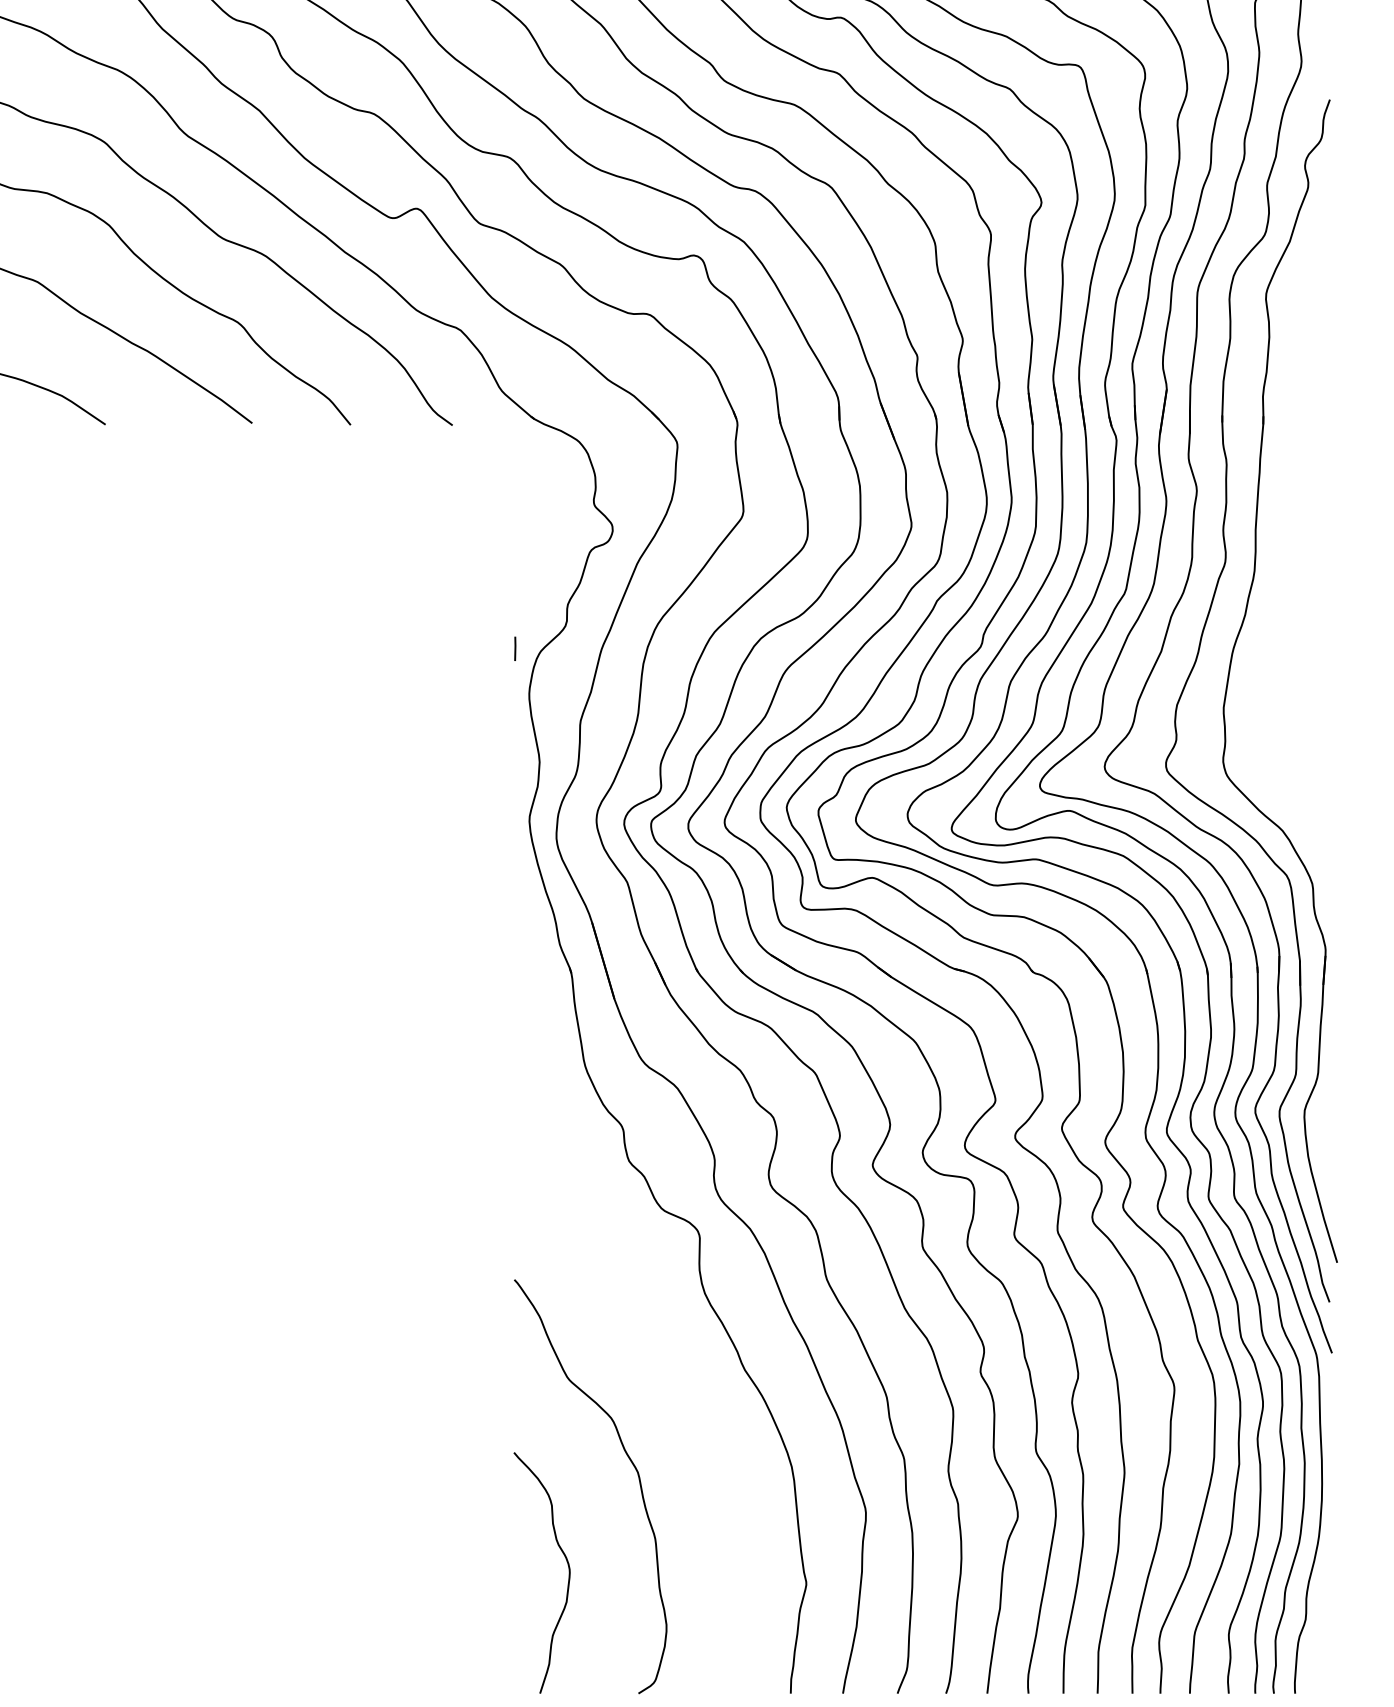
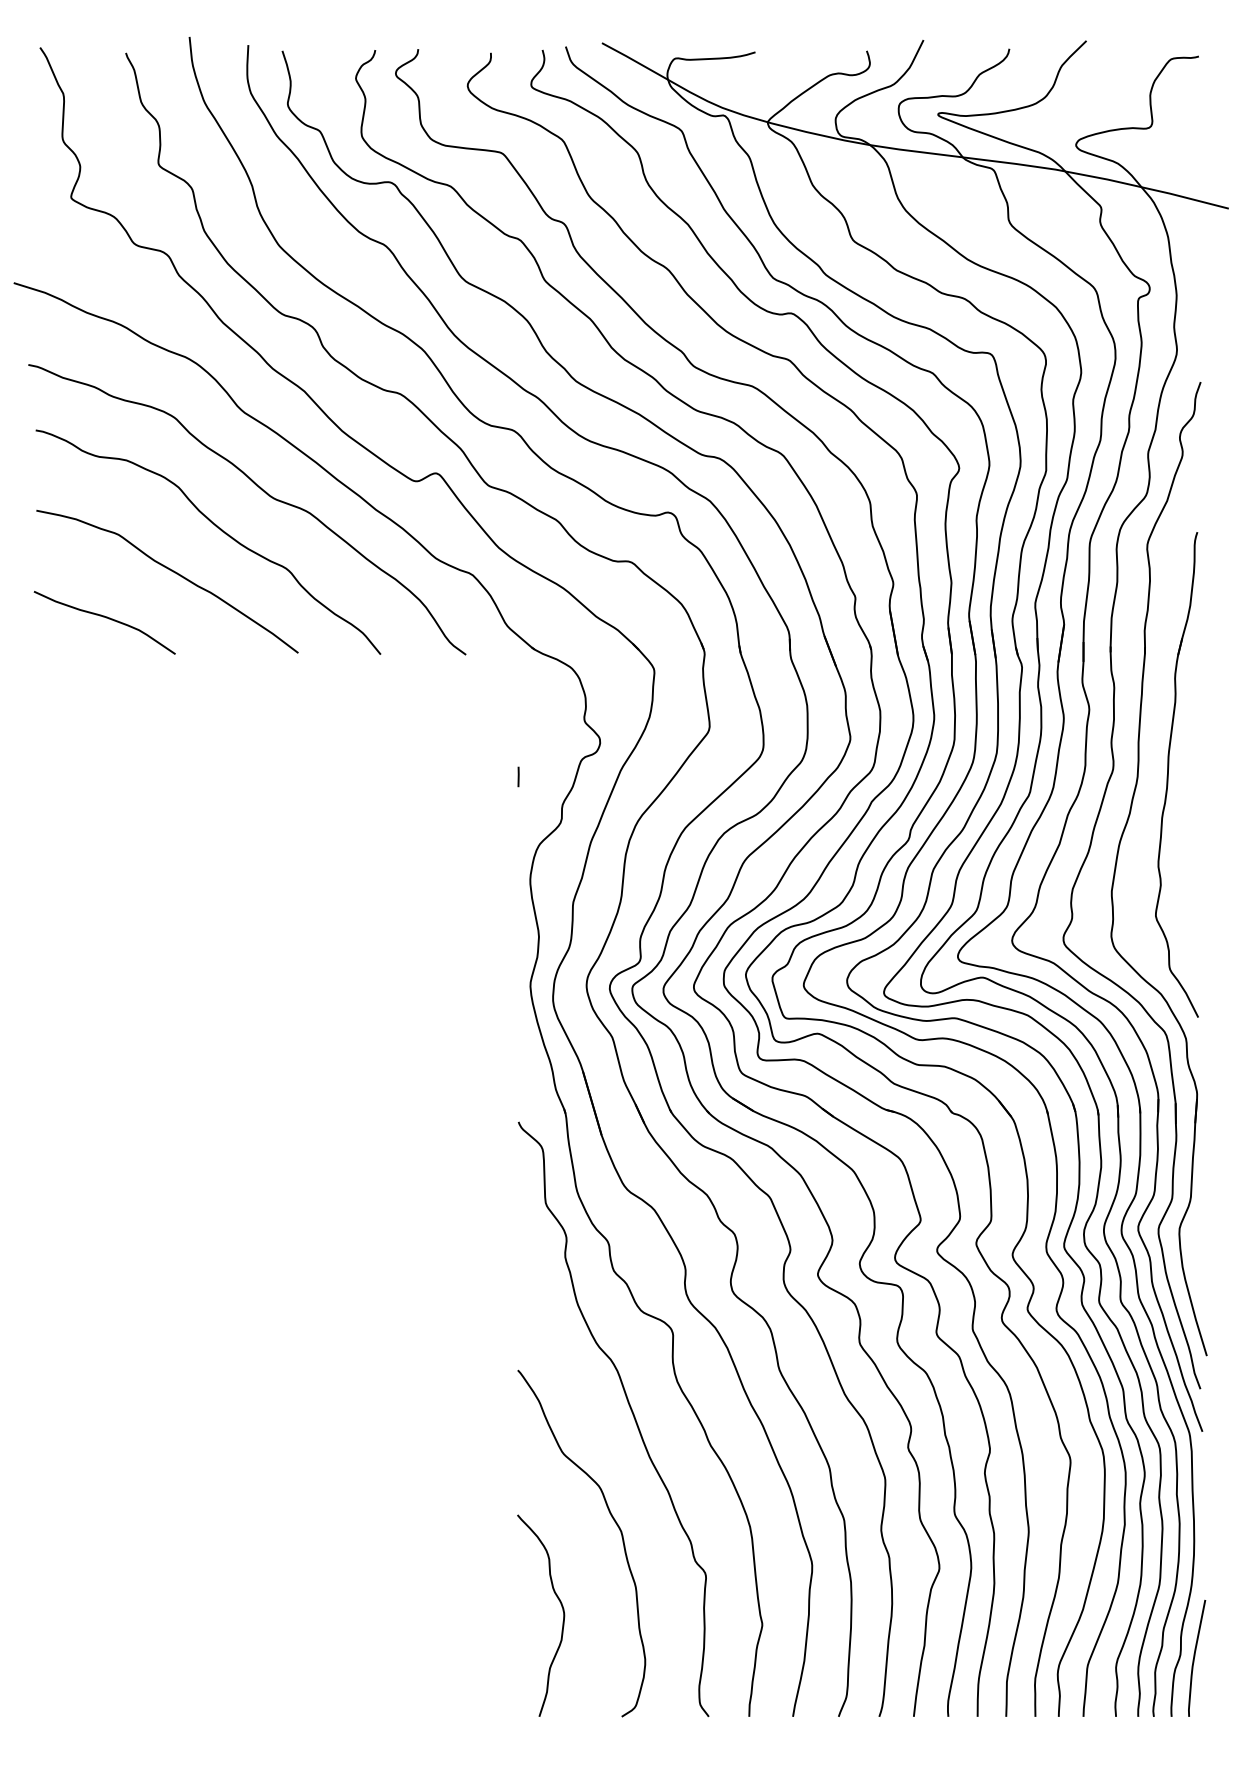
part: (1291, 568) -> (1168, 774), added
line: (515, 648) -> (518, 776), moved
curve: (648, 1327) -> (630, 1410), added
curve: (1323, 1621) -> (1195, 1656), added

